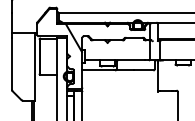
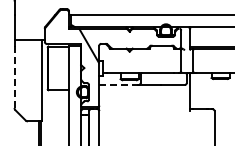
line: (11, 64) -> (14, 77), solid -> dashed
line: (99, 70) -> (119, 85), solid -> dashed

